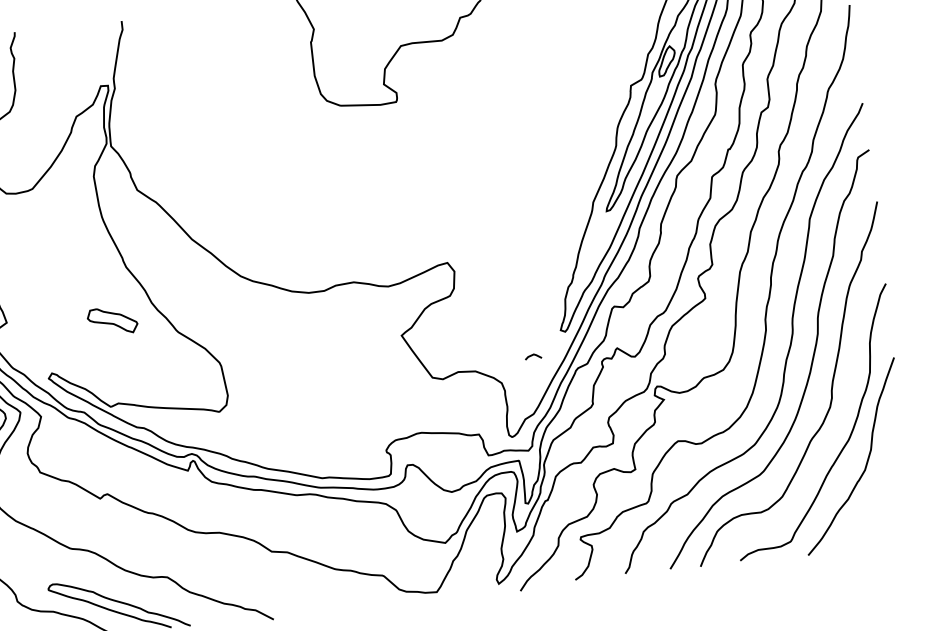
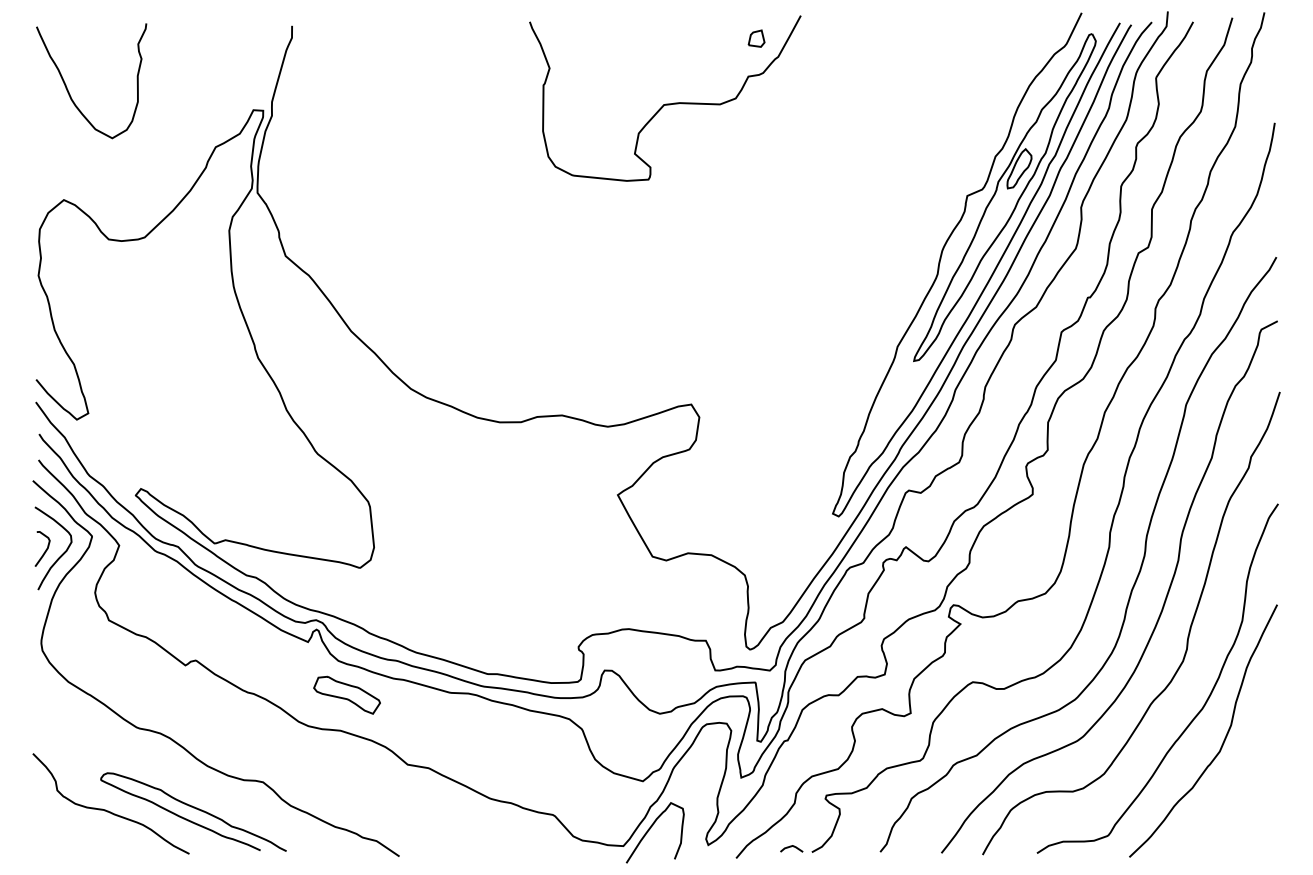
part: (112, 320) -> (346, 694), moved
line: (533, 355) -> (791, 847), moved
curve: (455, 577) -> (650, 829), added

